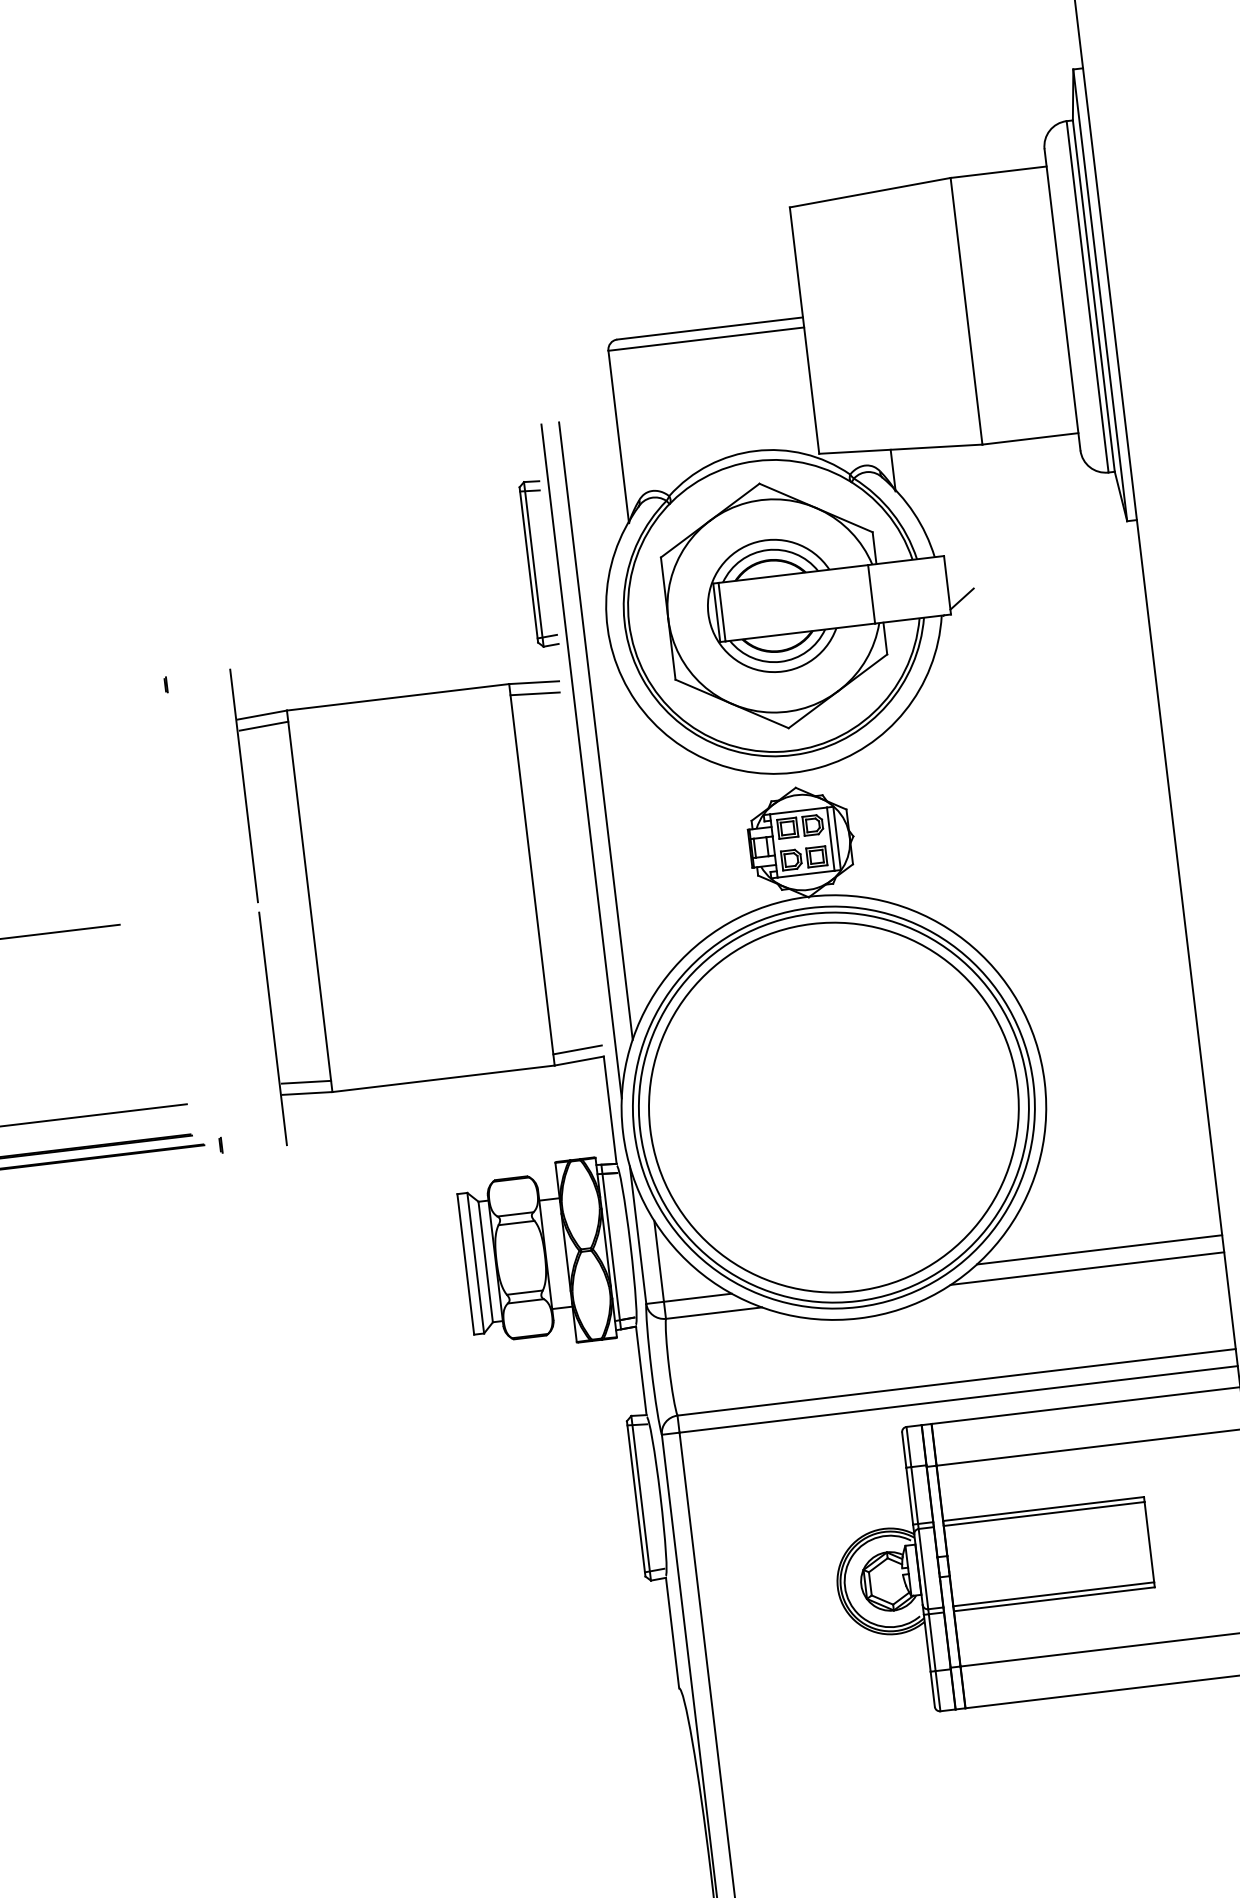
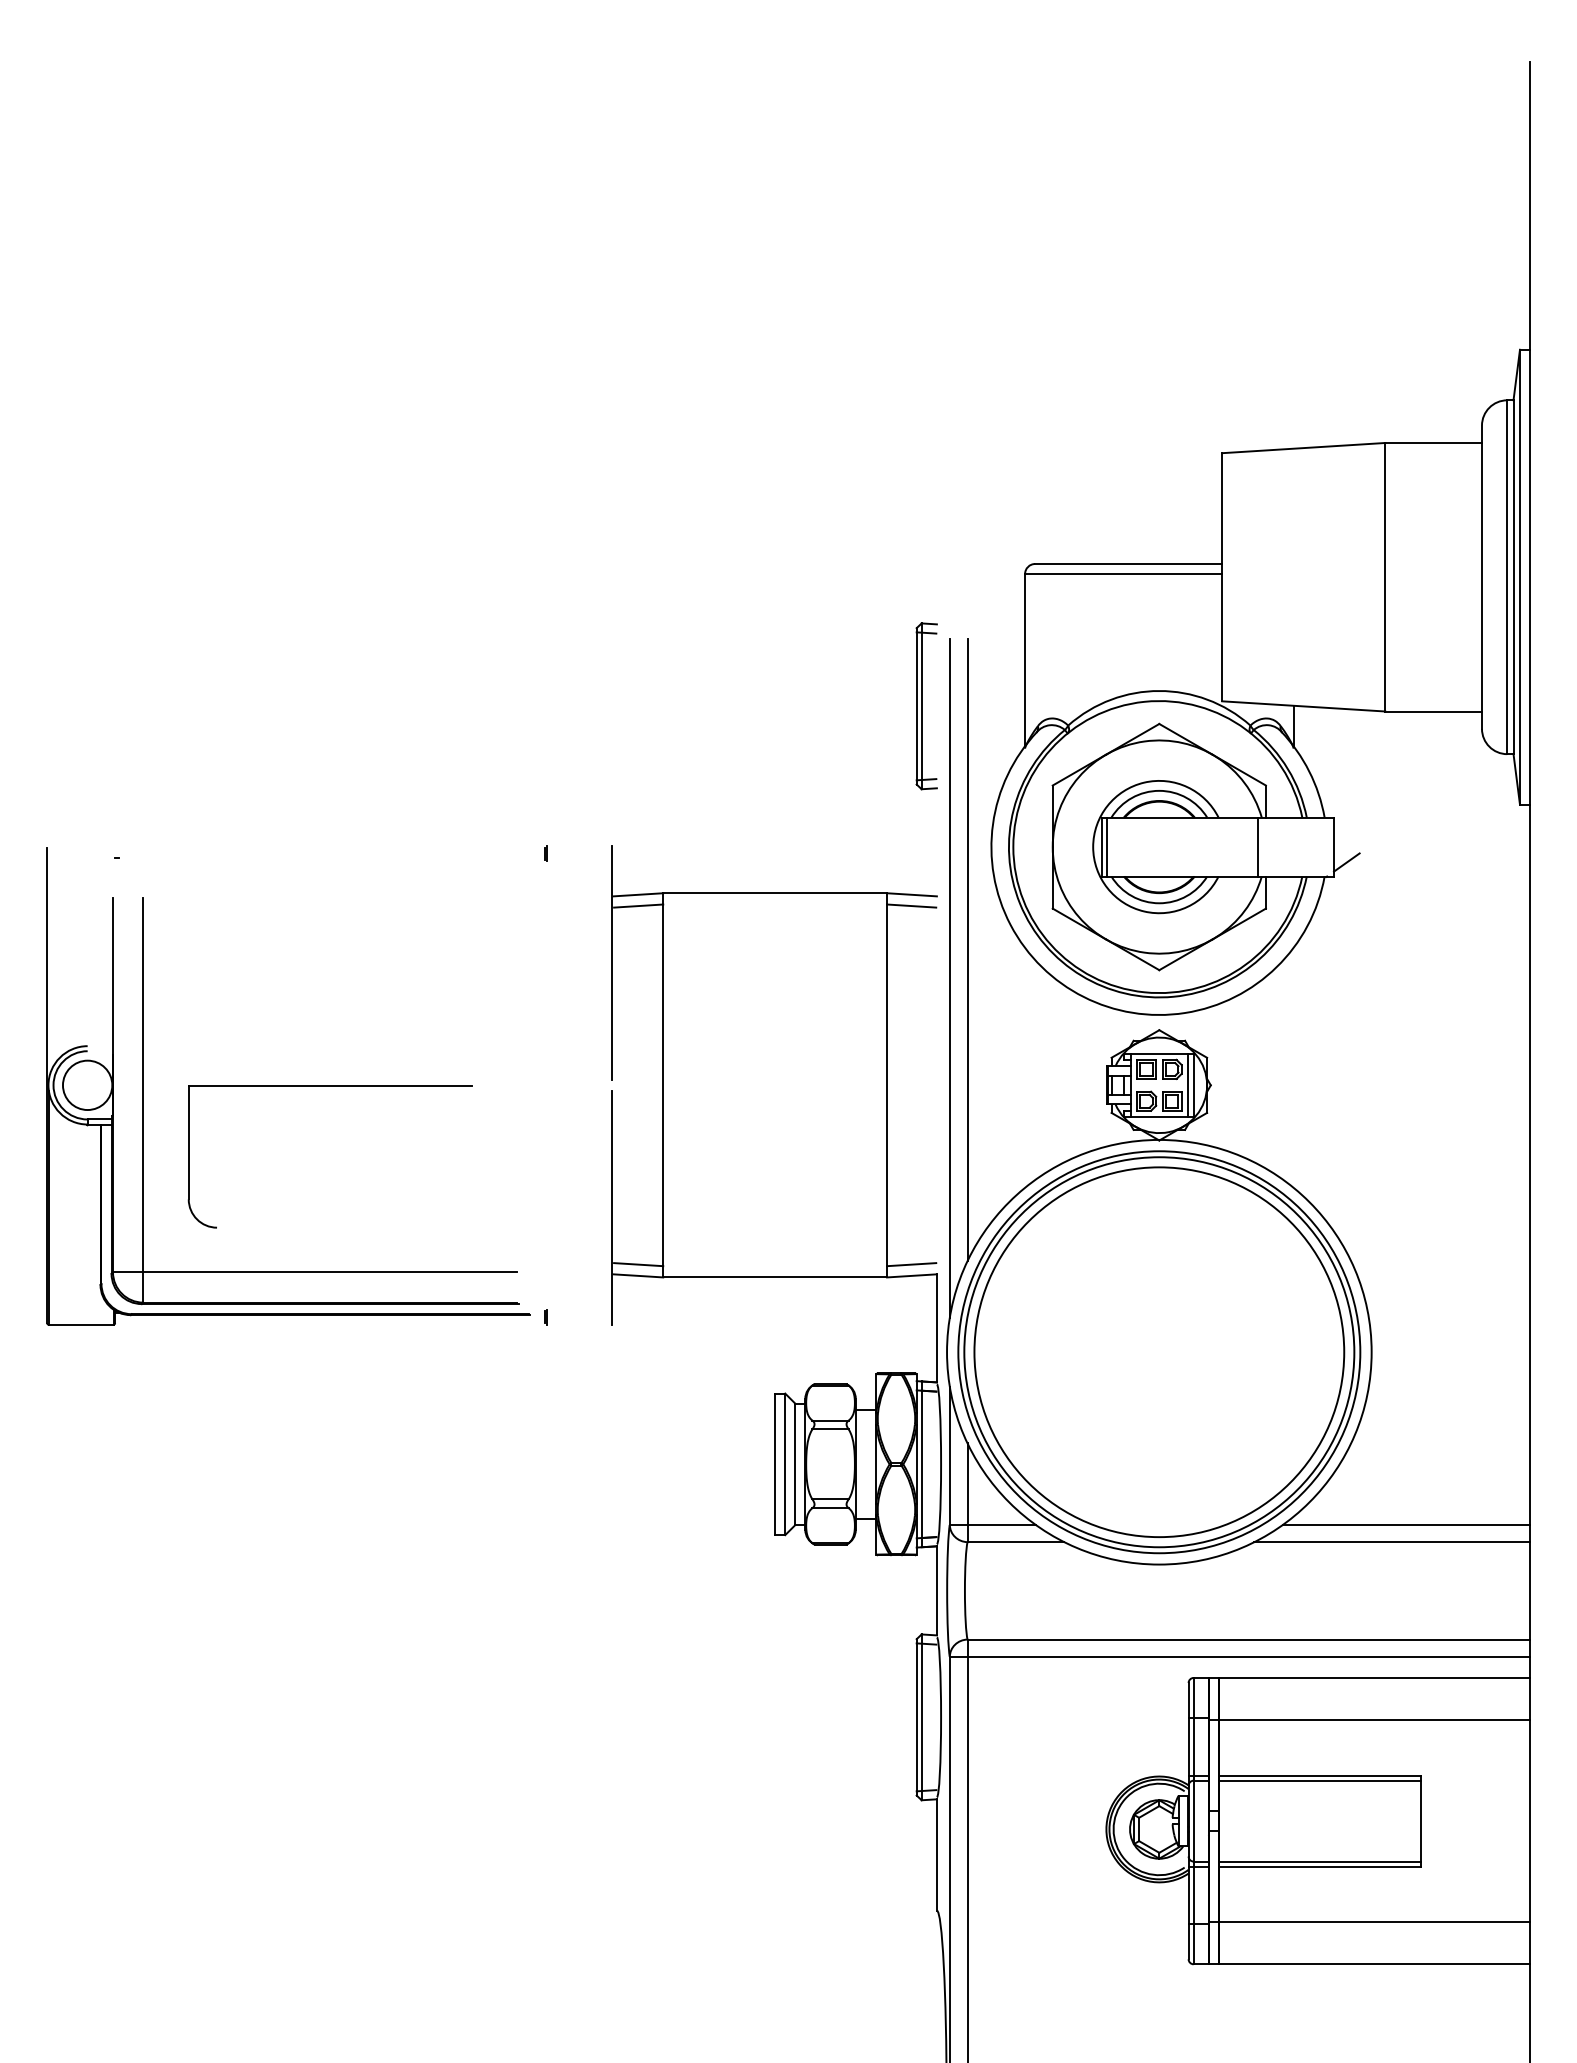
part: (538, 563) -> (926, 706), moved

